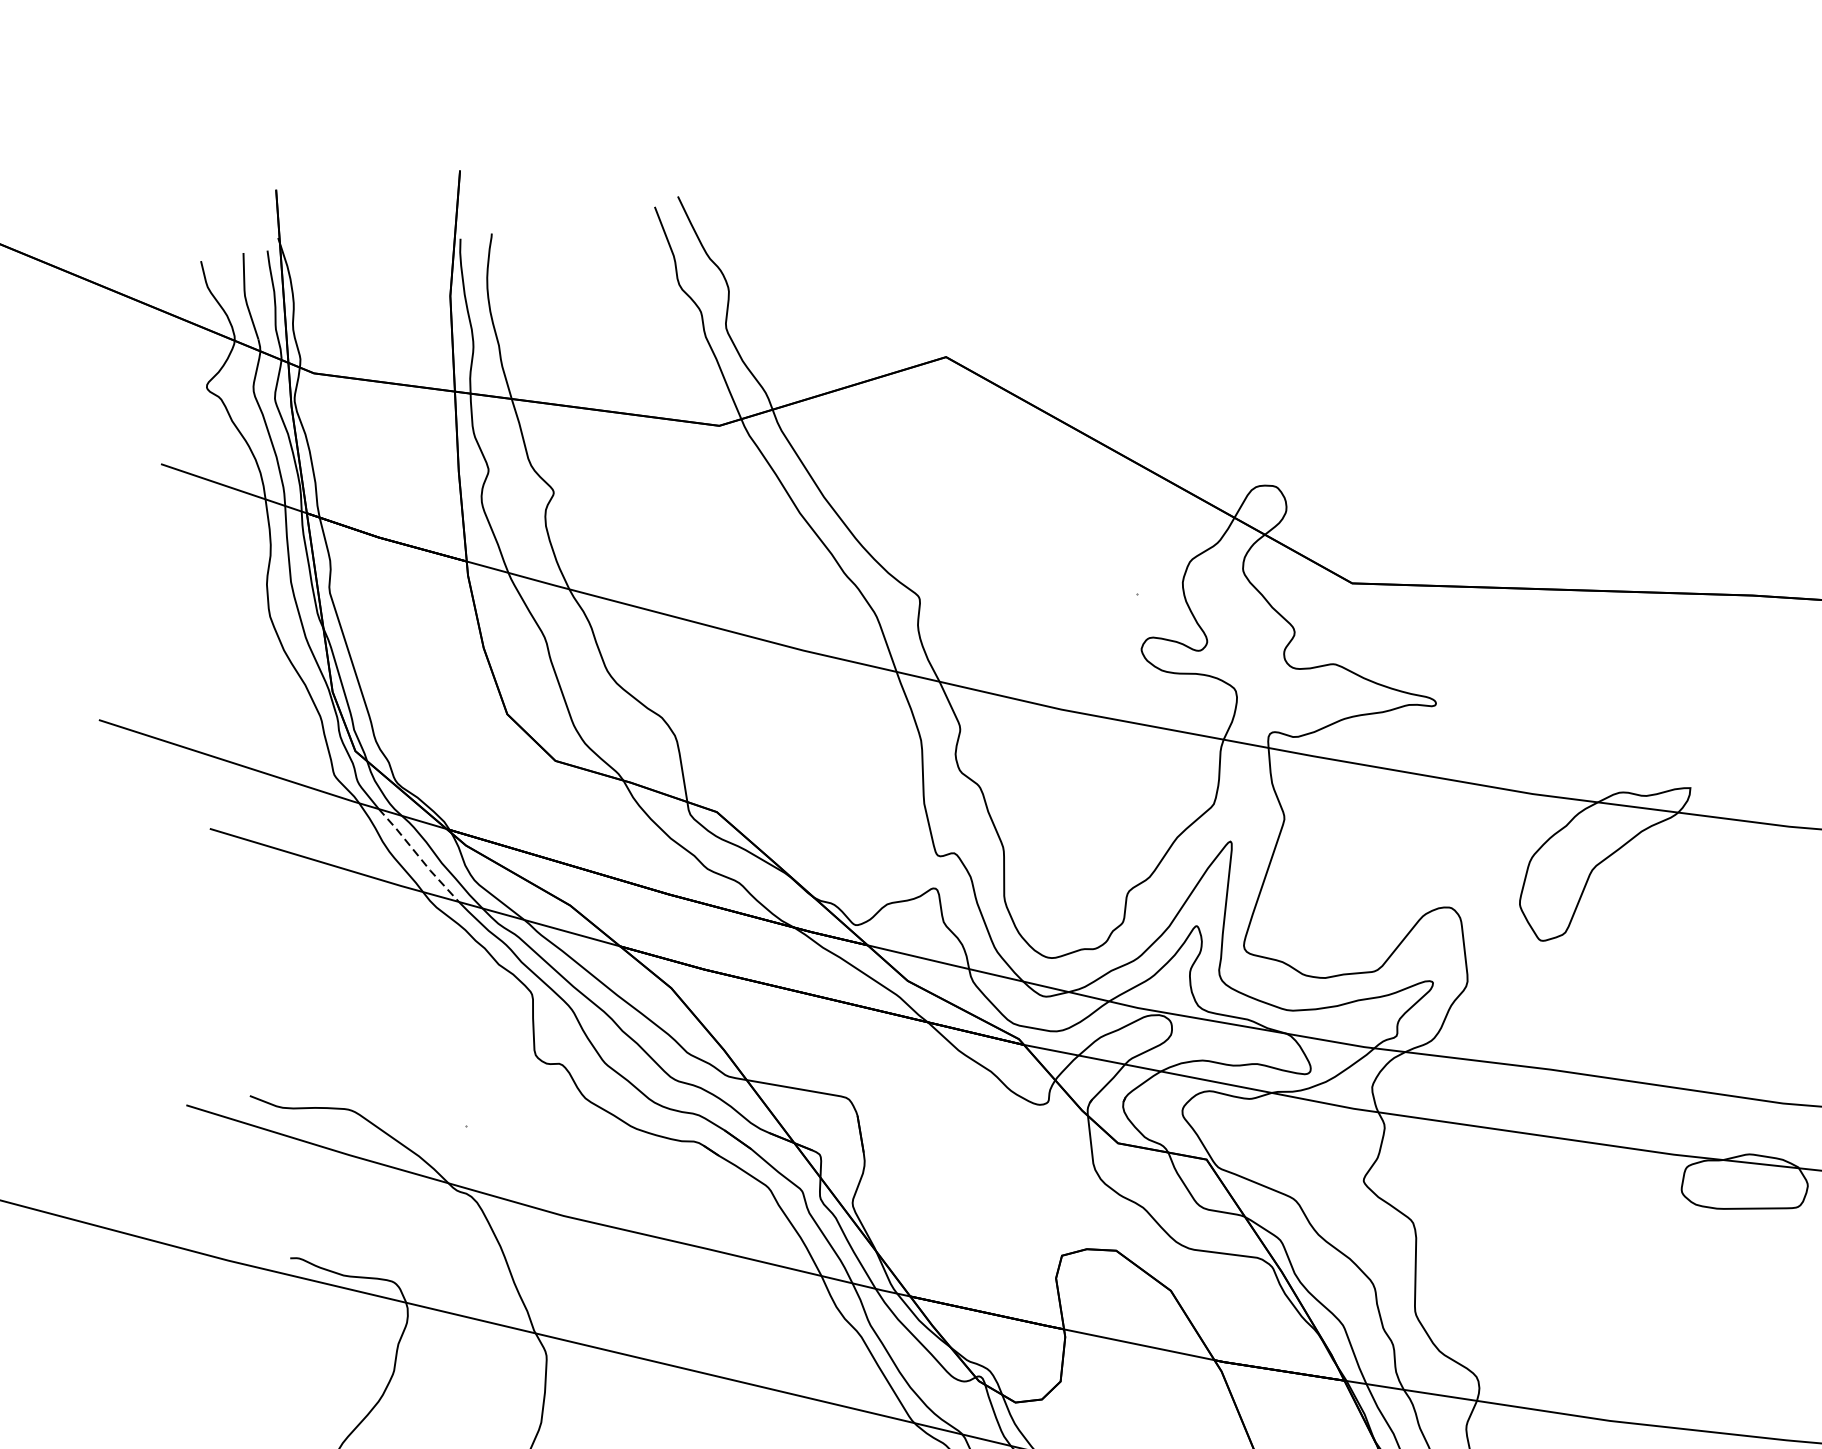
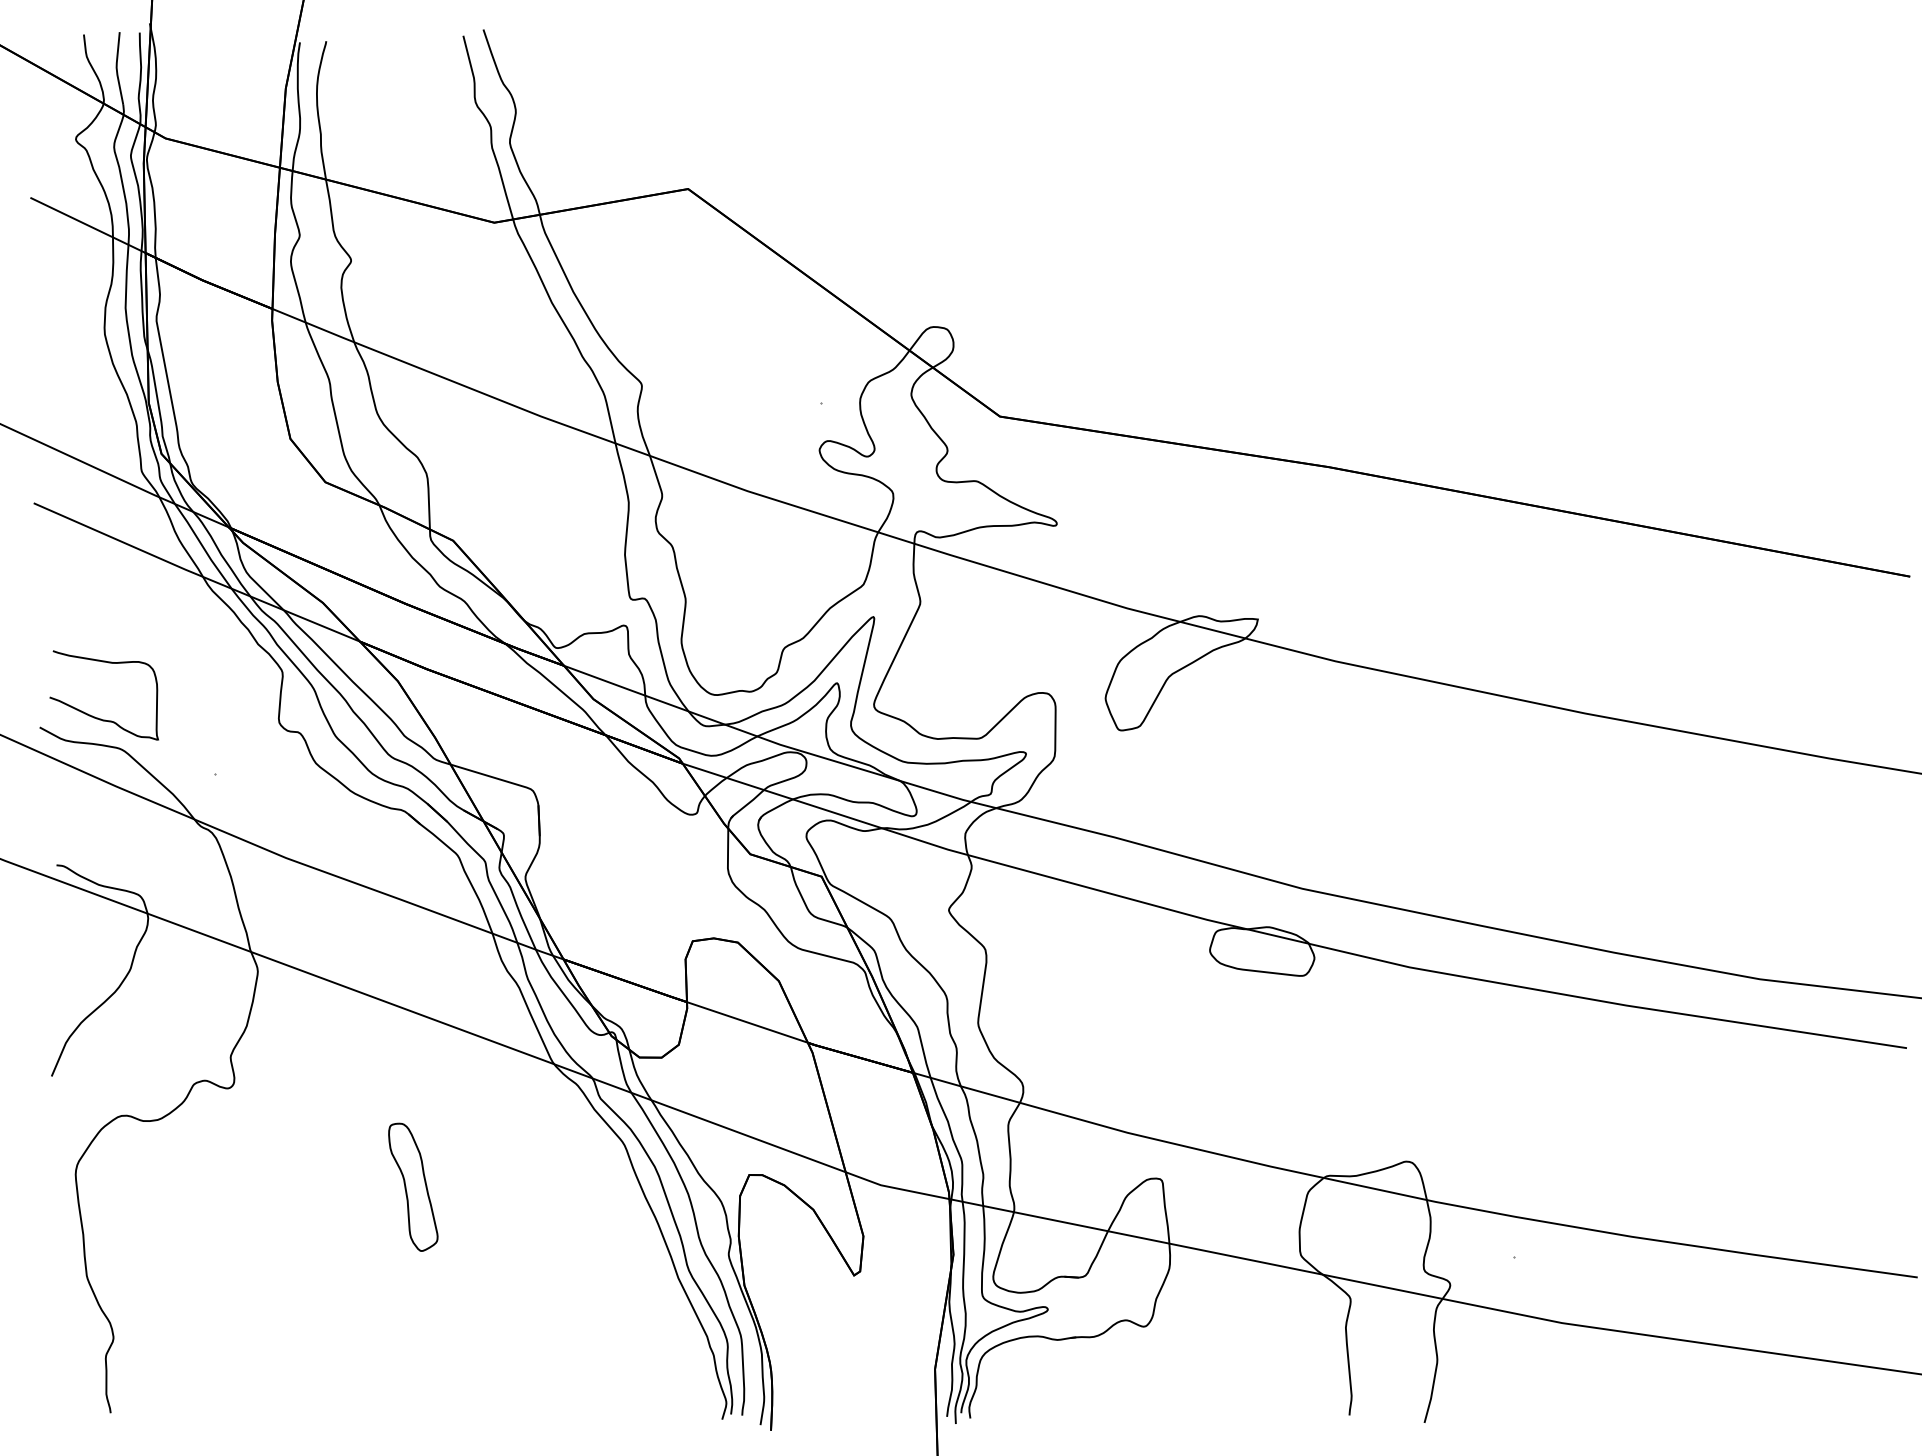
line: (417, 855) -> (202, 546), dashed -> solid
curve: (314, 1074) -> (95, 716), added

